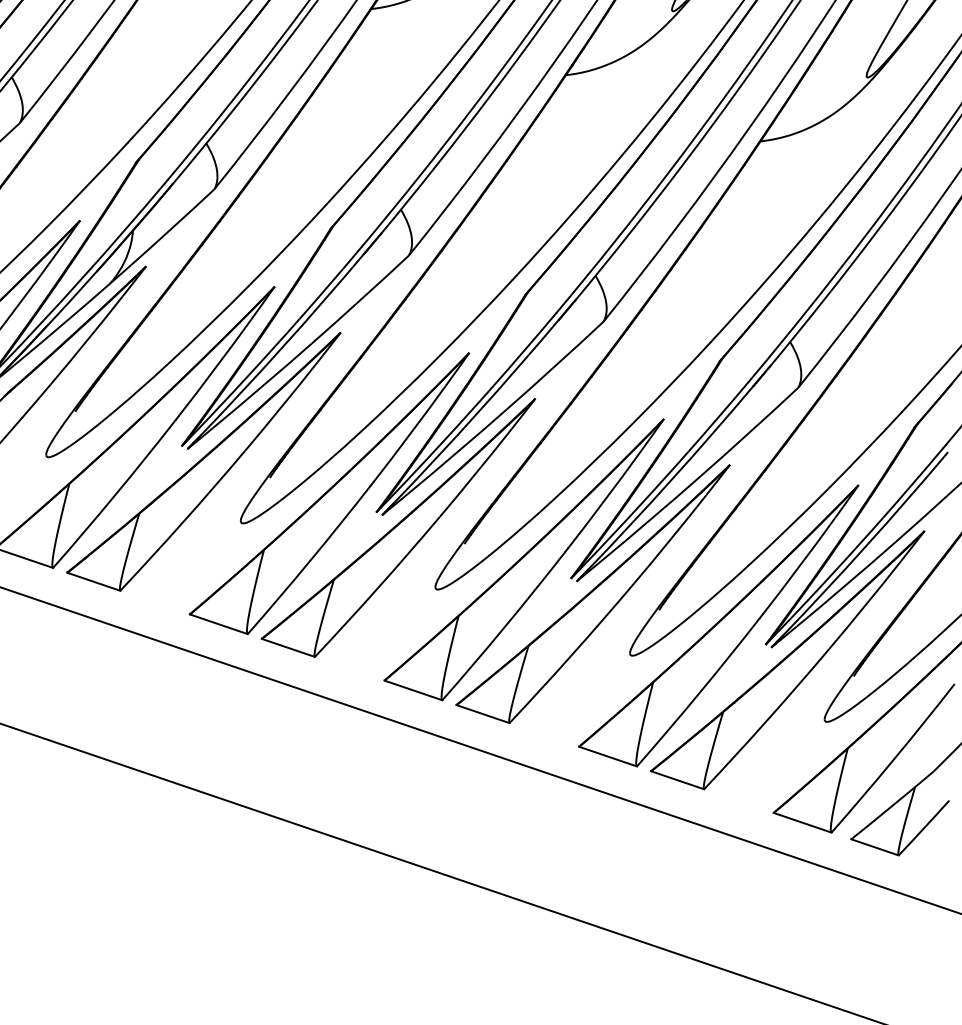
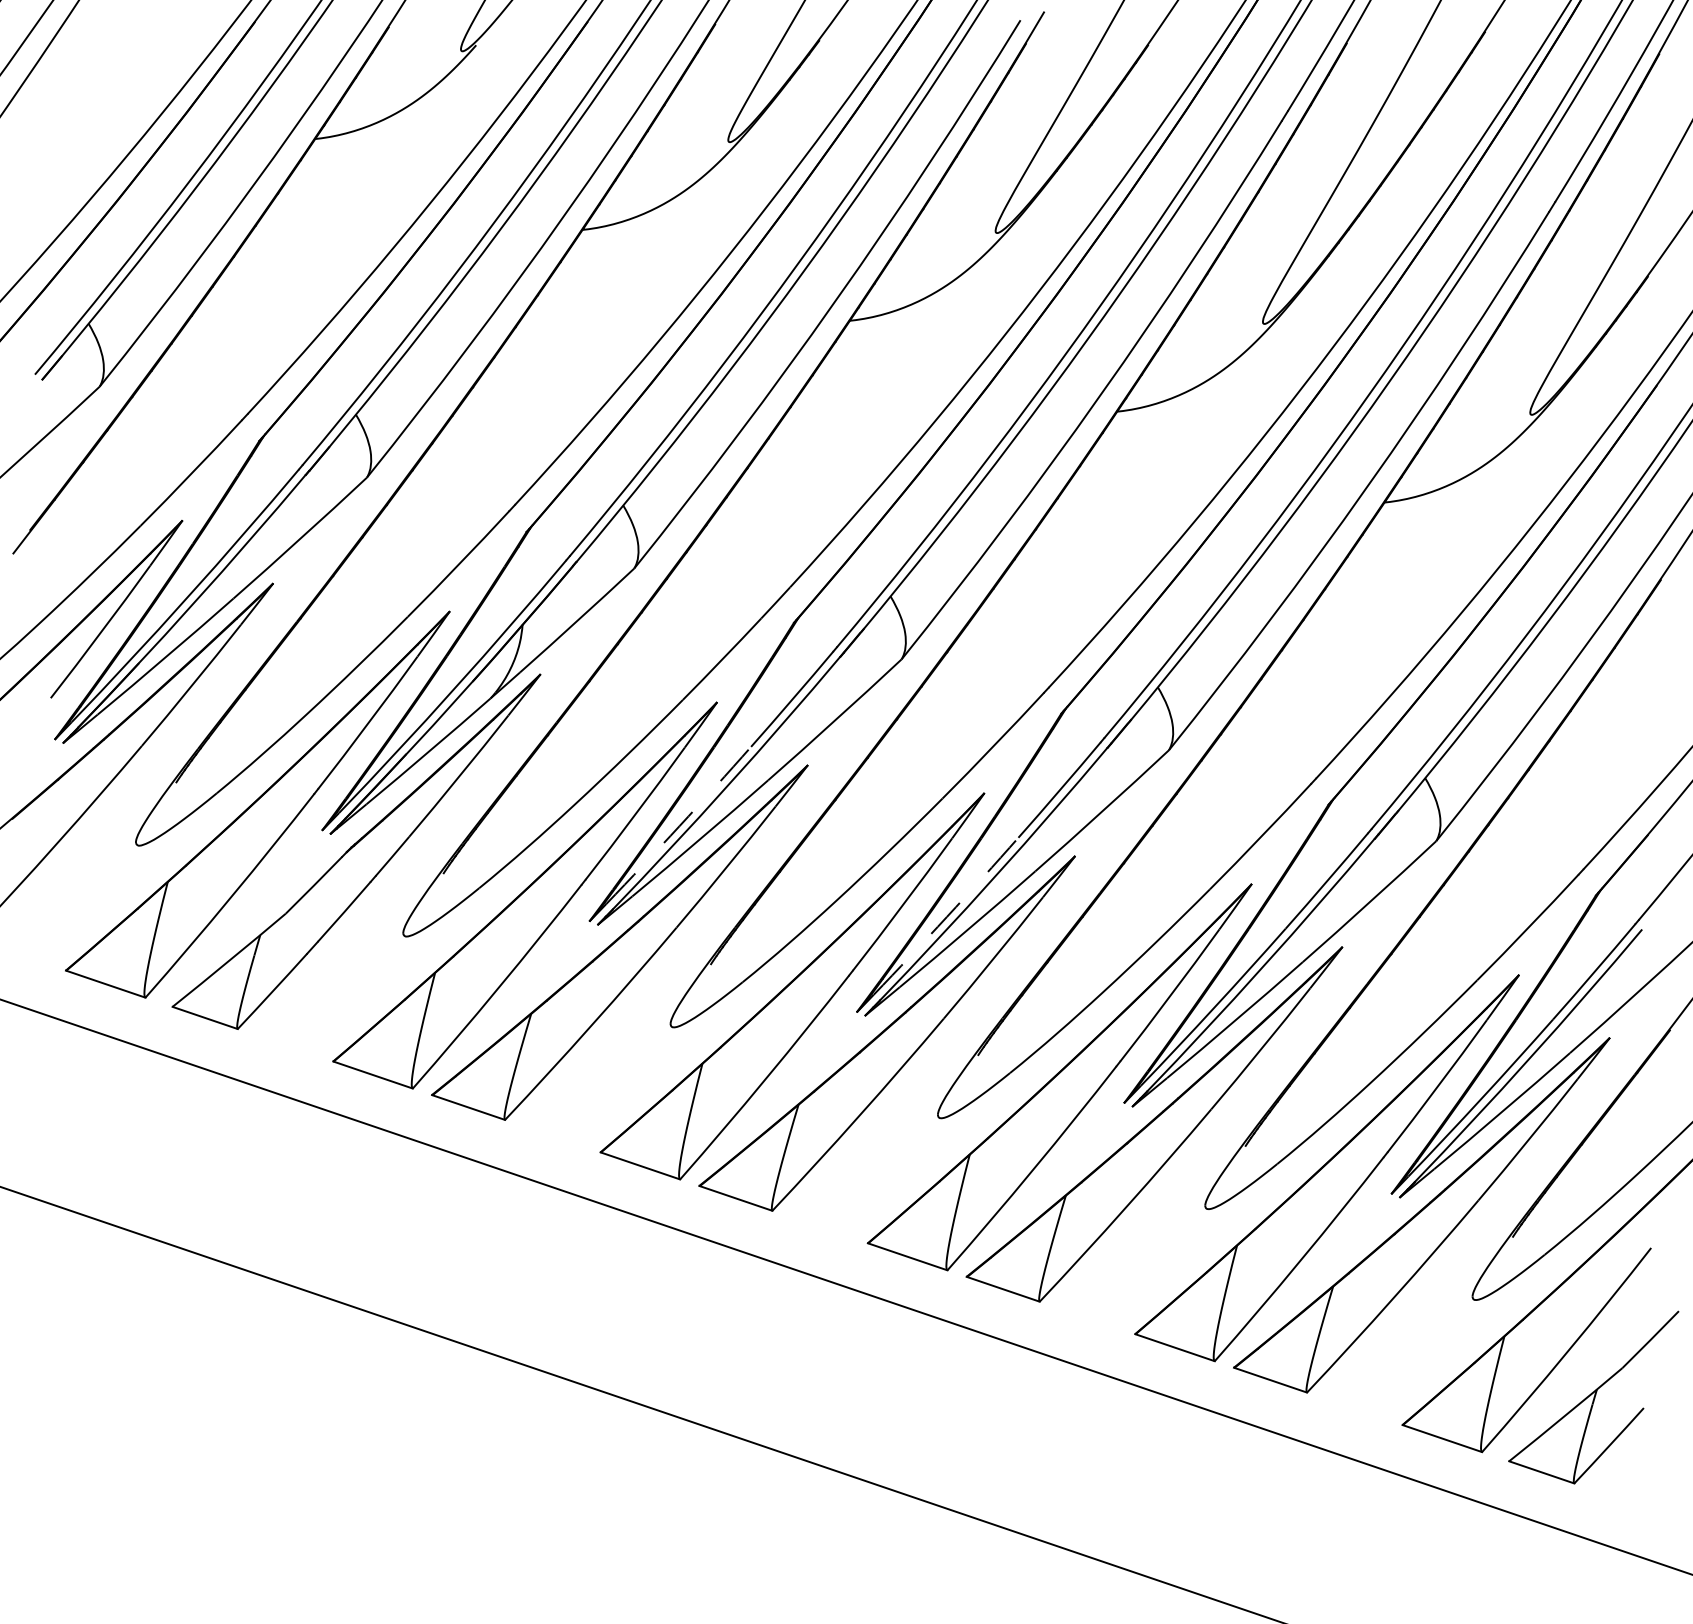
arc: (247, 377) -> (679, 826), solid -> dashed
arc: (441, 443) -> (946, 917), solid -> dashed

